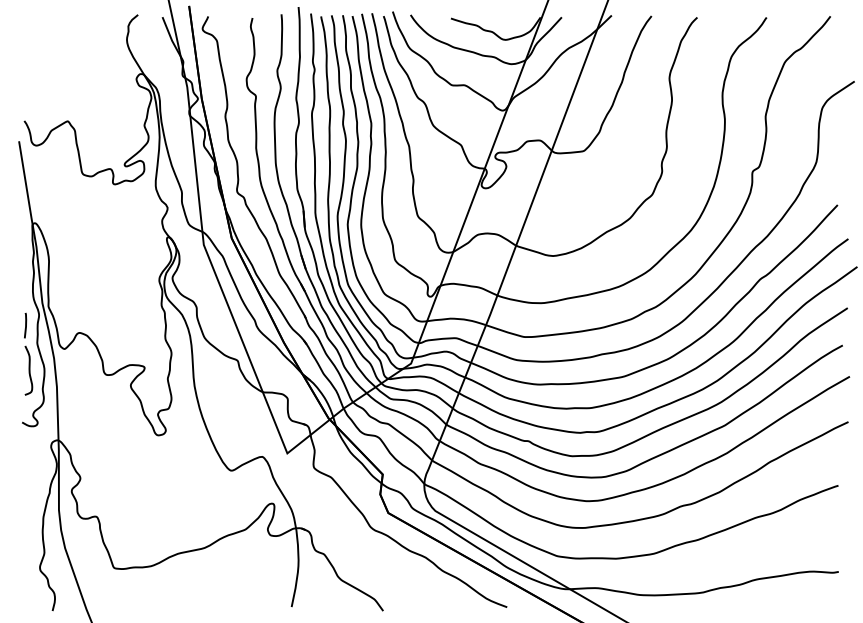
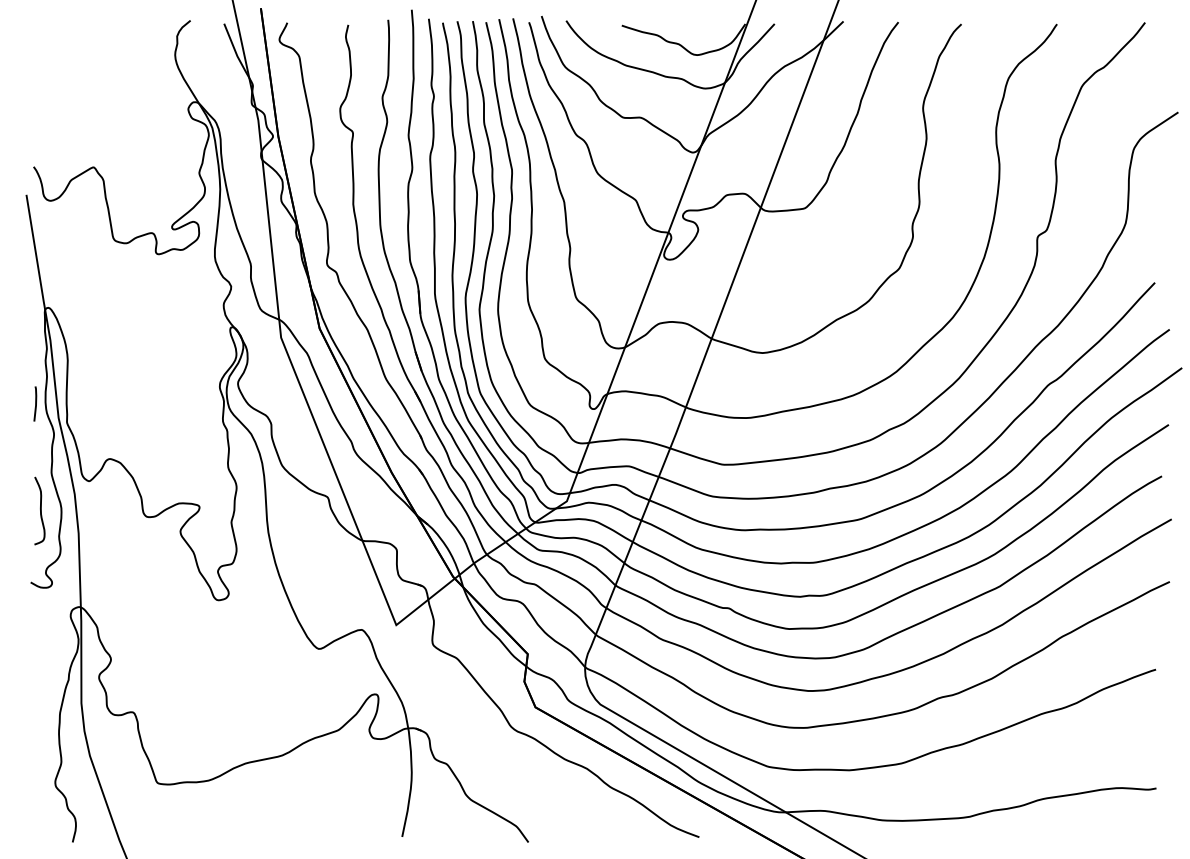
line: (25, 325) -> (35, 403), moved

